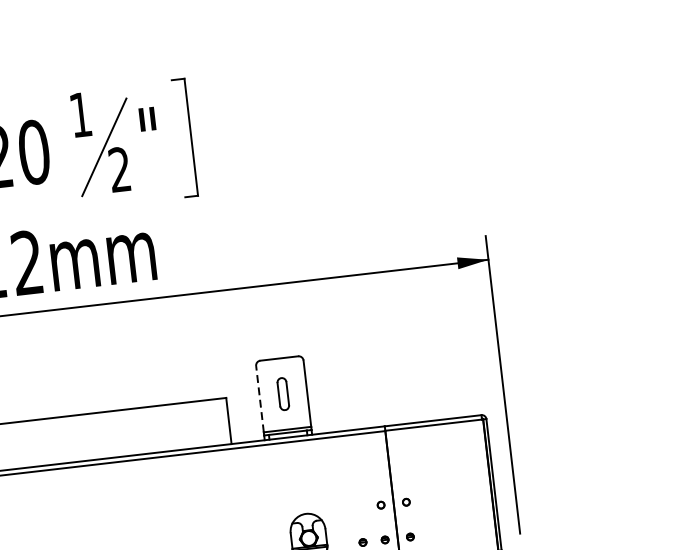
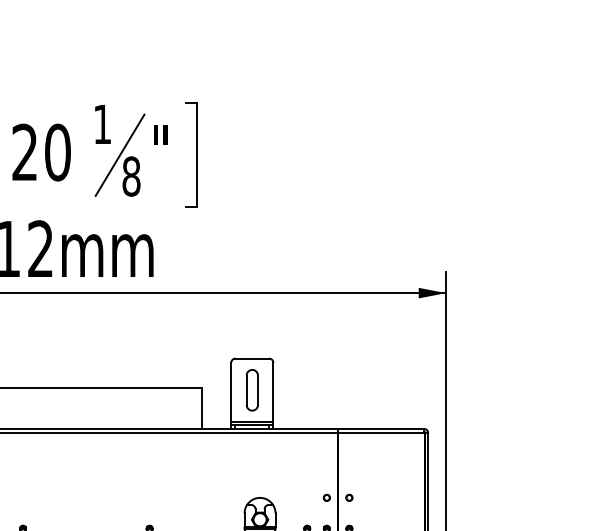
text: (119, 169) -> (131, 176), 2 -> 8
part: (282, 394) -> (251, 390), size x1.43
line: (260, 399) -> (231, 392), dashed -> solid

